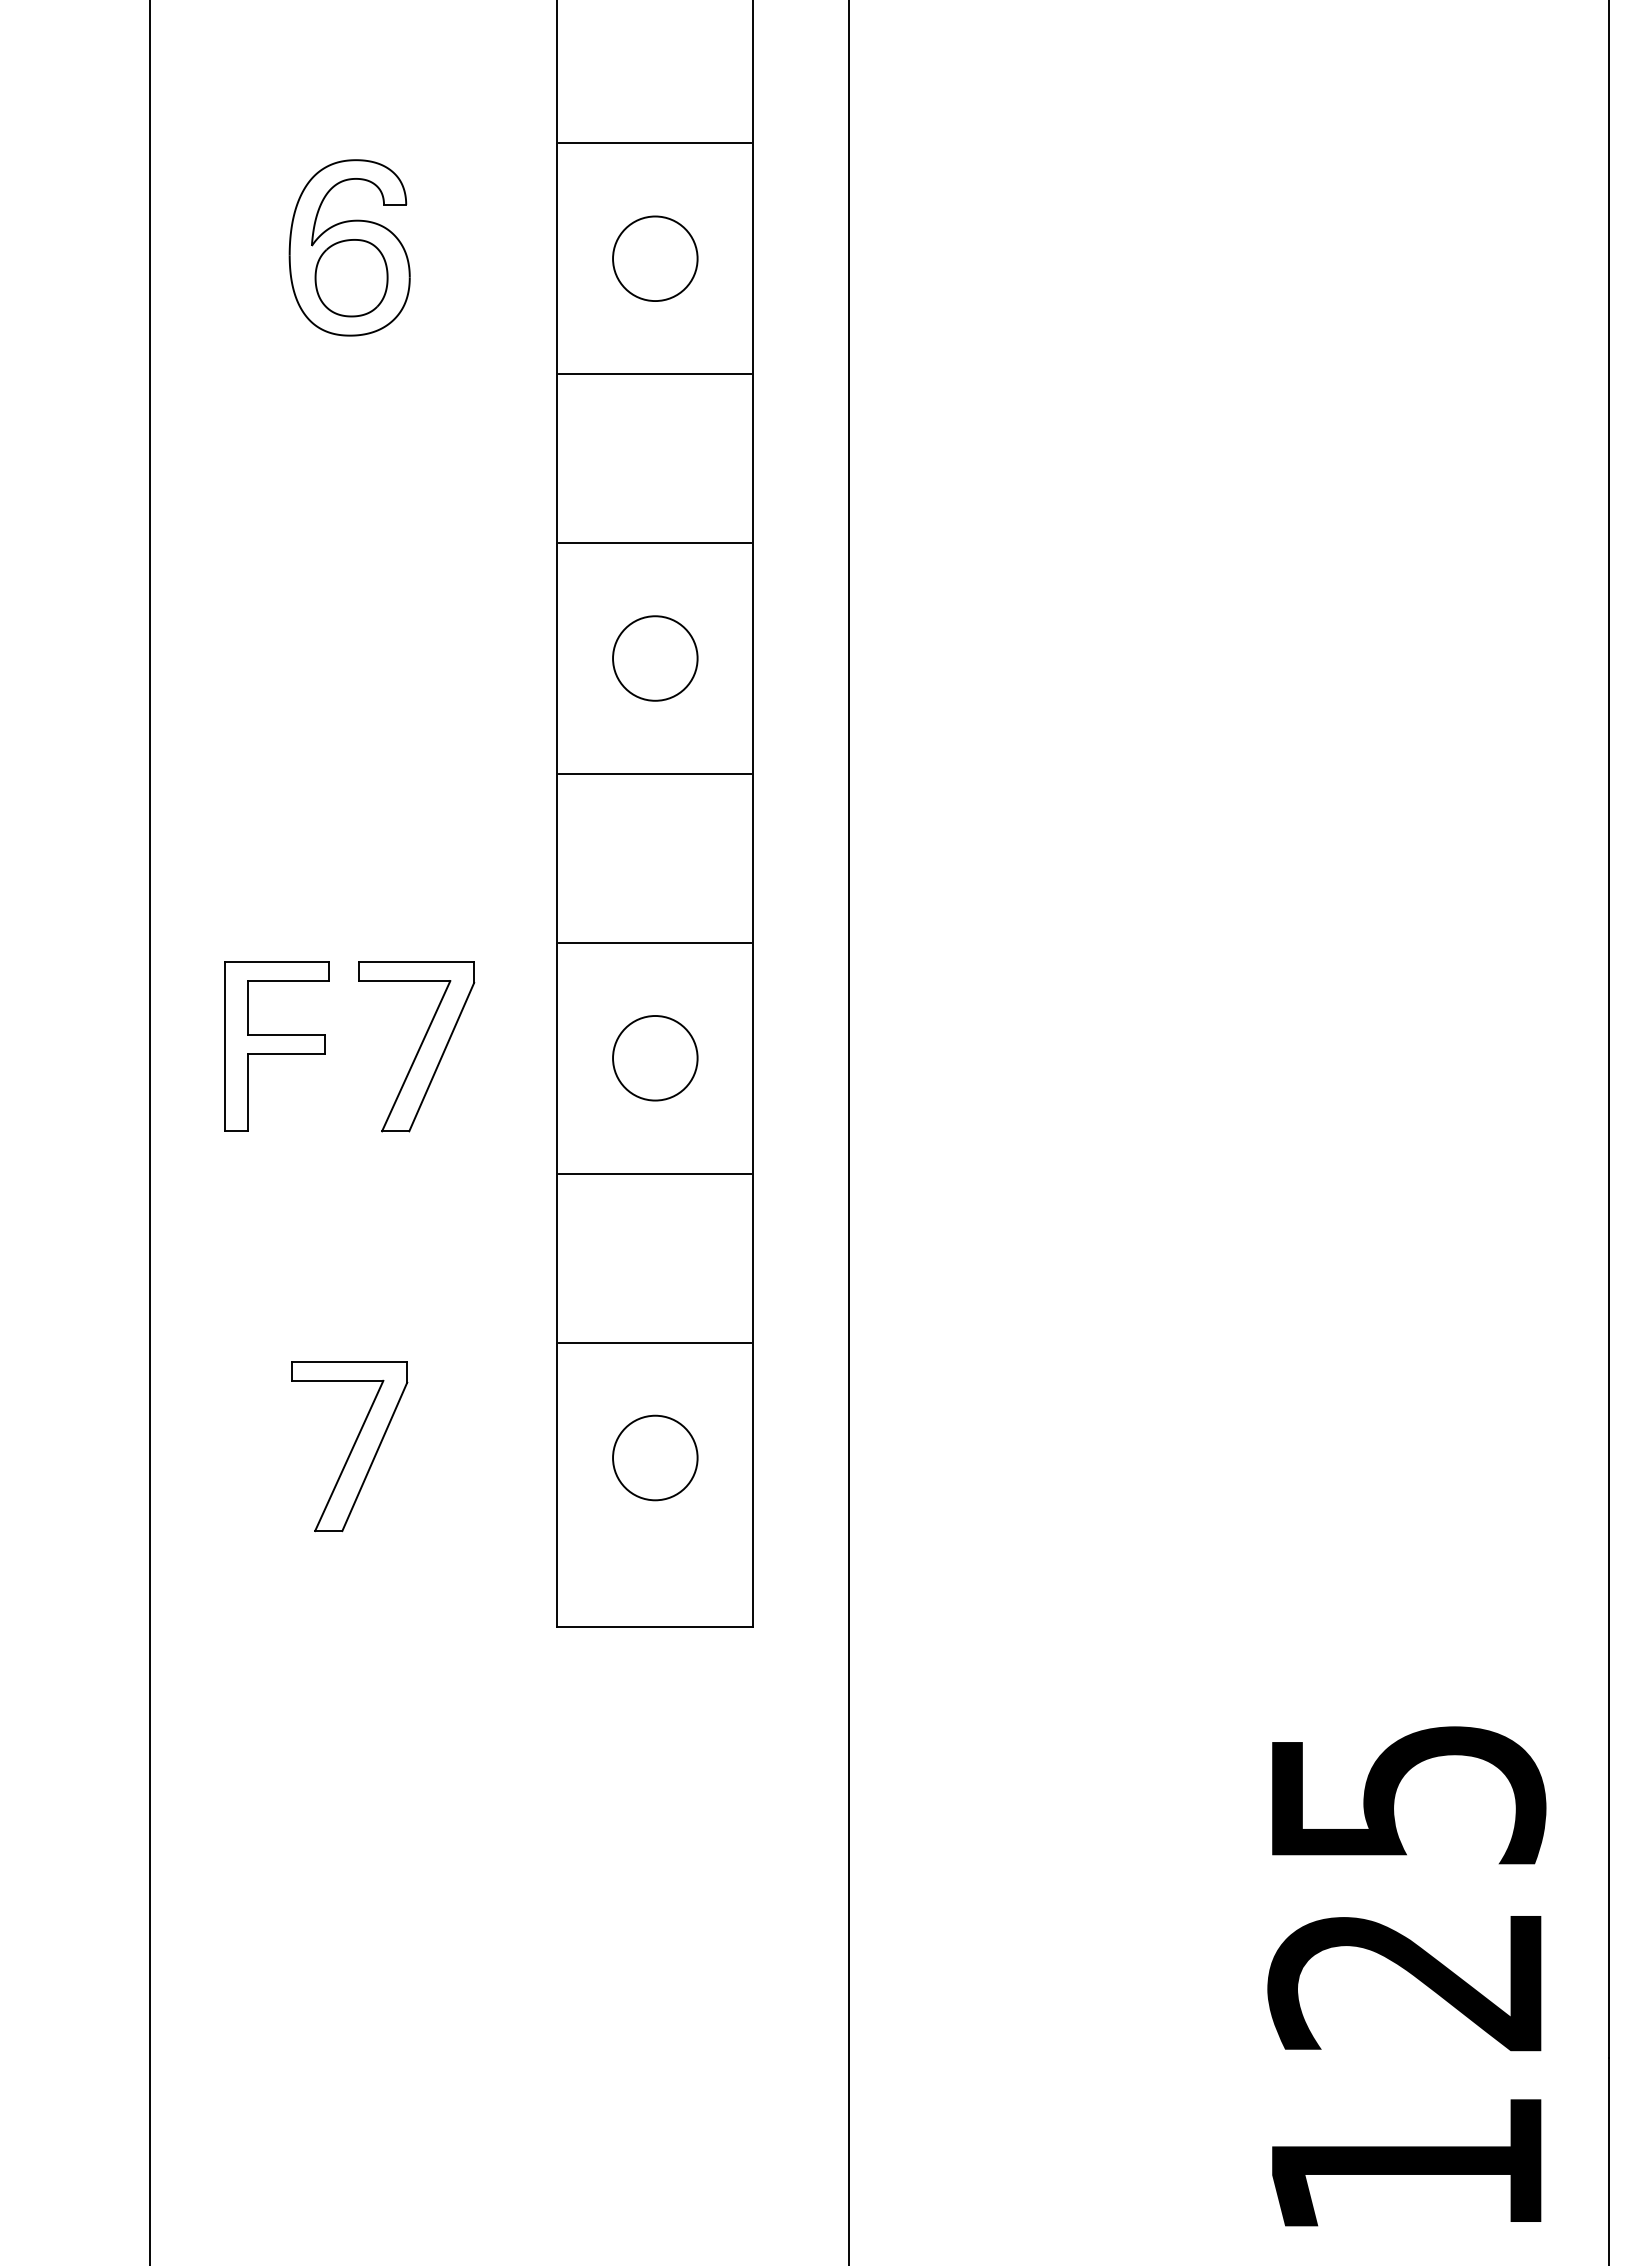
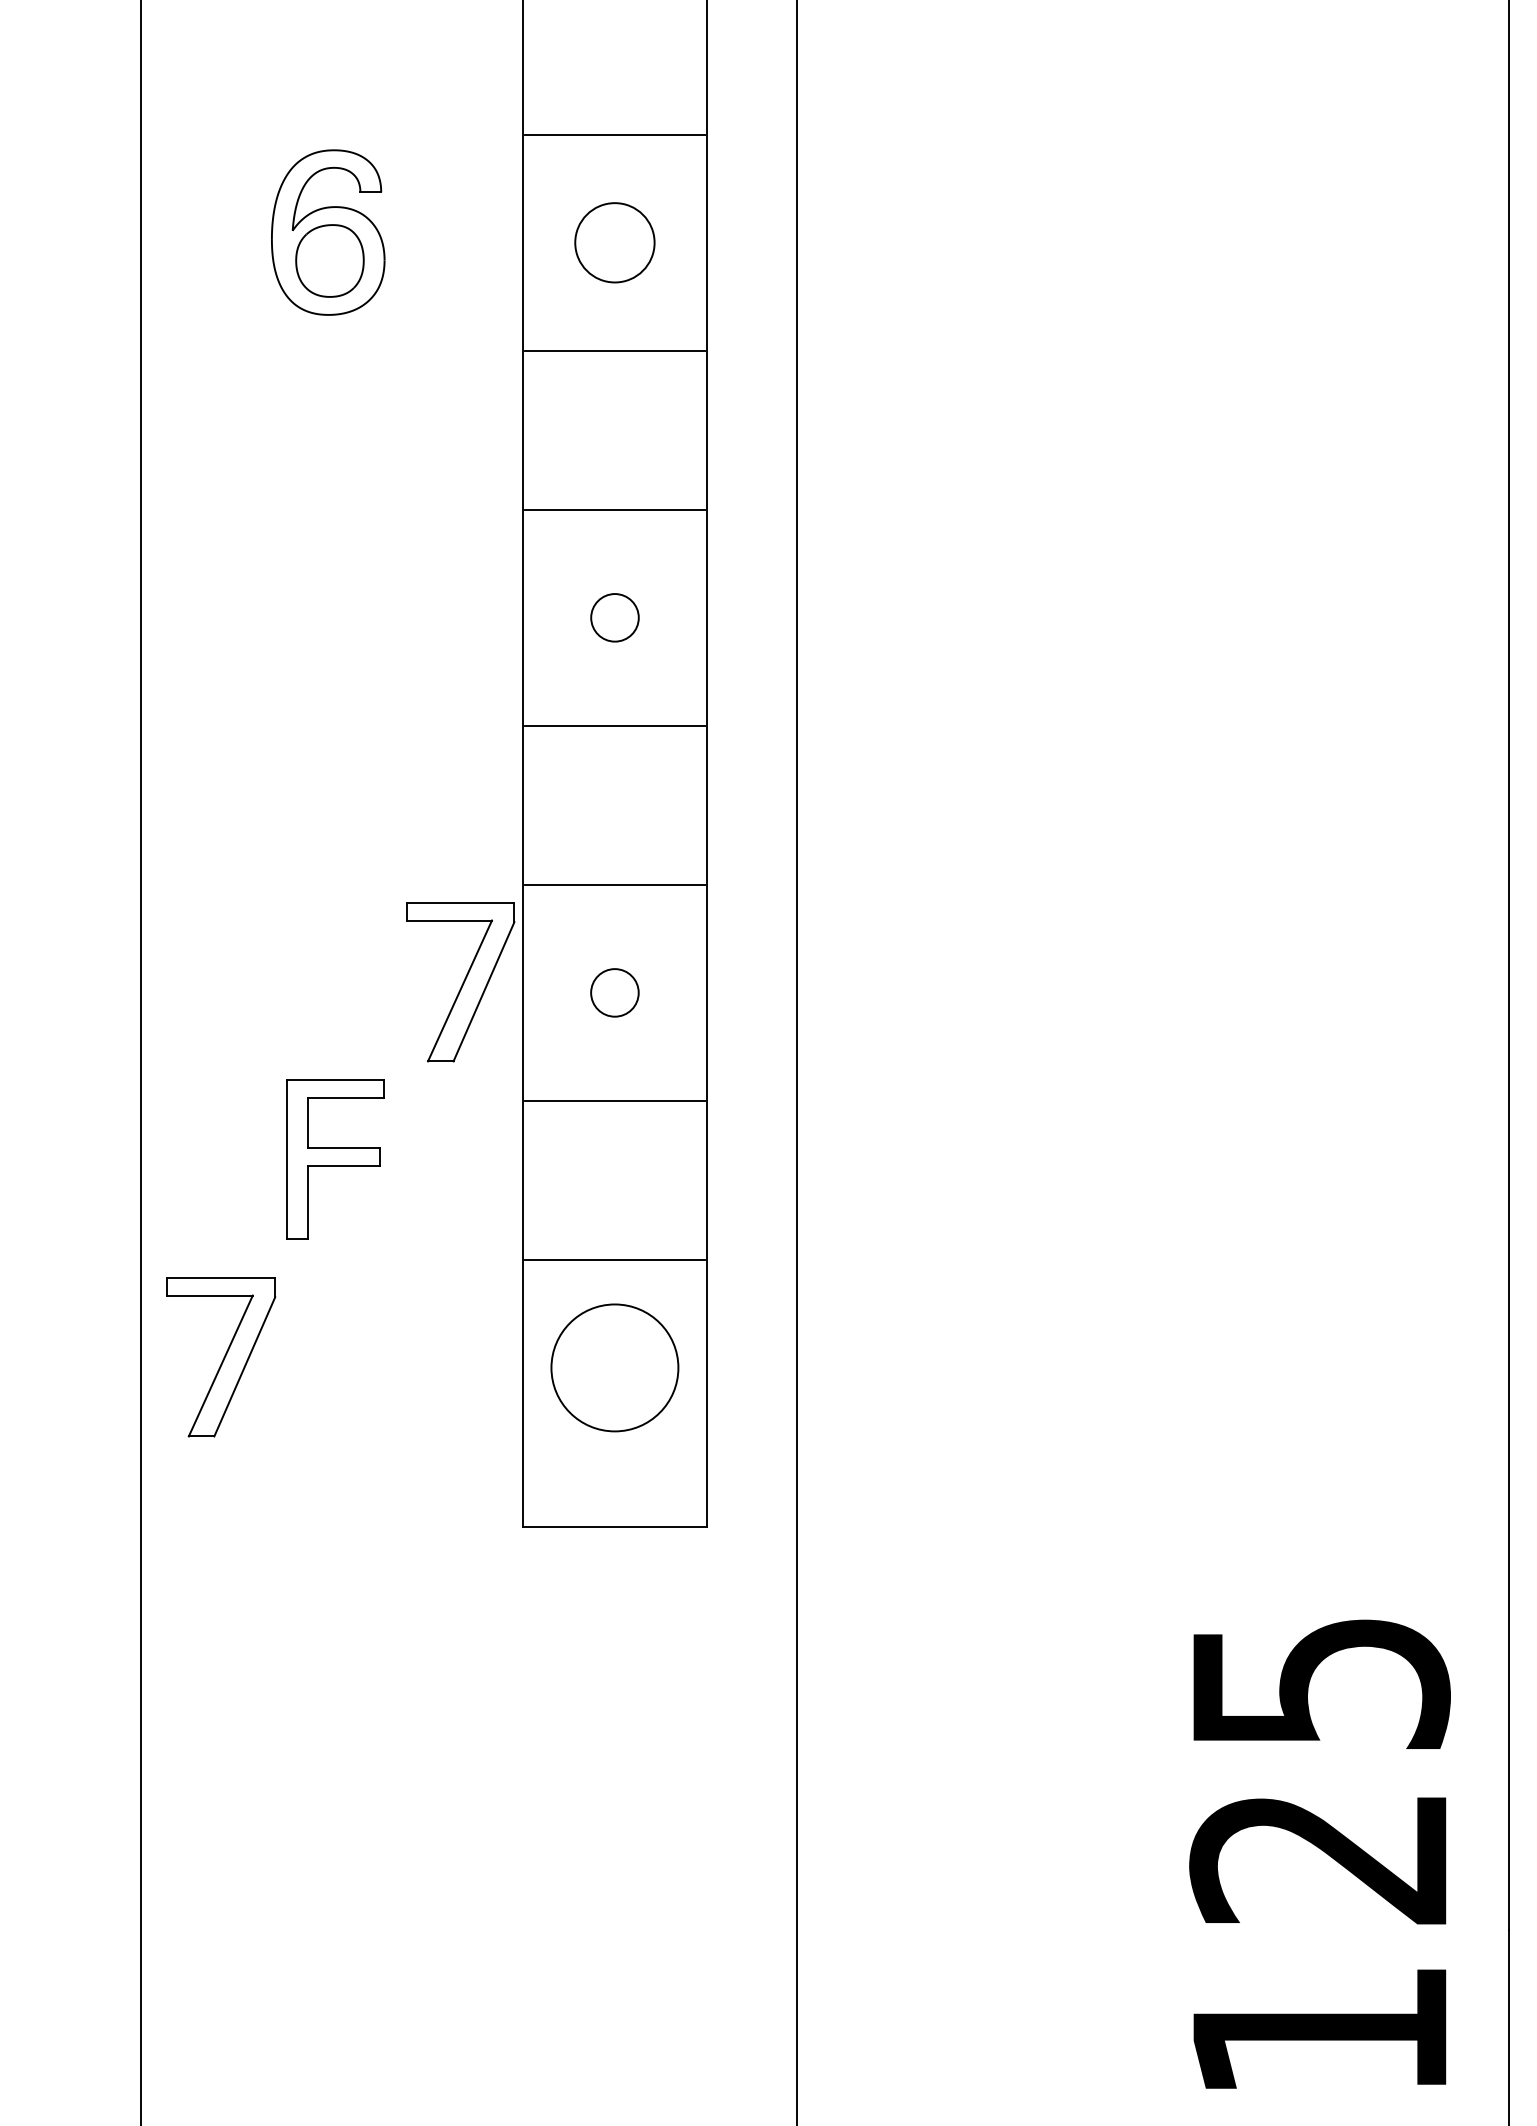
circle: (655, 658) -> (615, 617), size x0.6
part: (276, 1046) -> (334, 1159), moved
part: (416, 1046) -> (460, 981), moved
circle: (655, 1058) -> (615, 993), size x0.6
part: (349, 1446) -> (221, 1357), moved
circle: (655, 1457) -> (615, 1367), size x1.6

